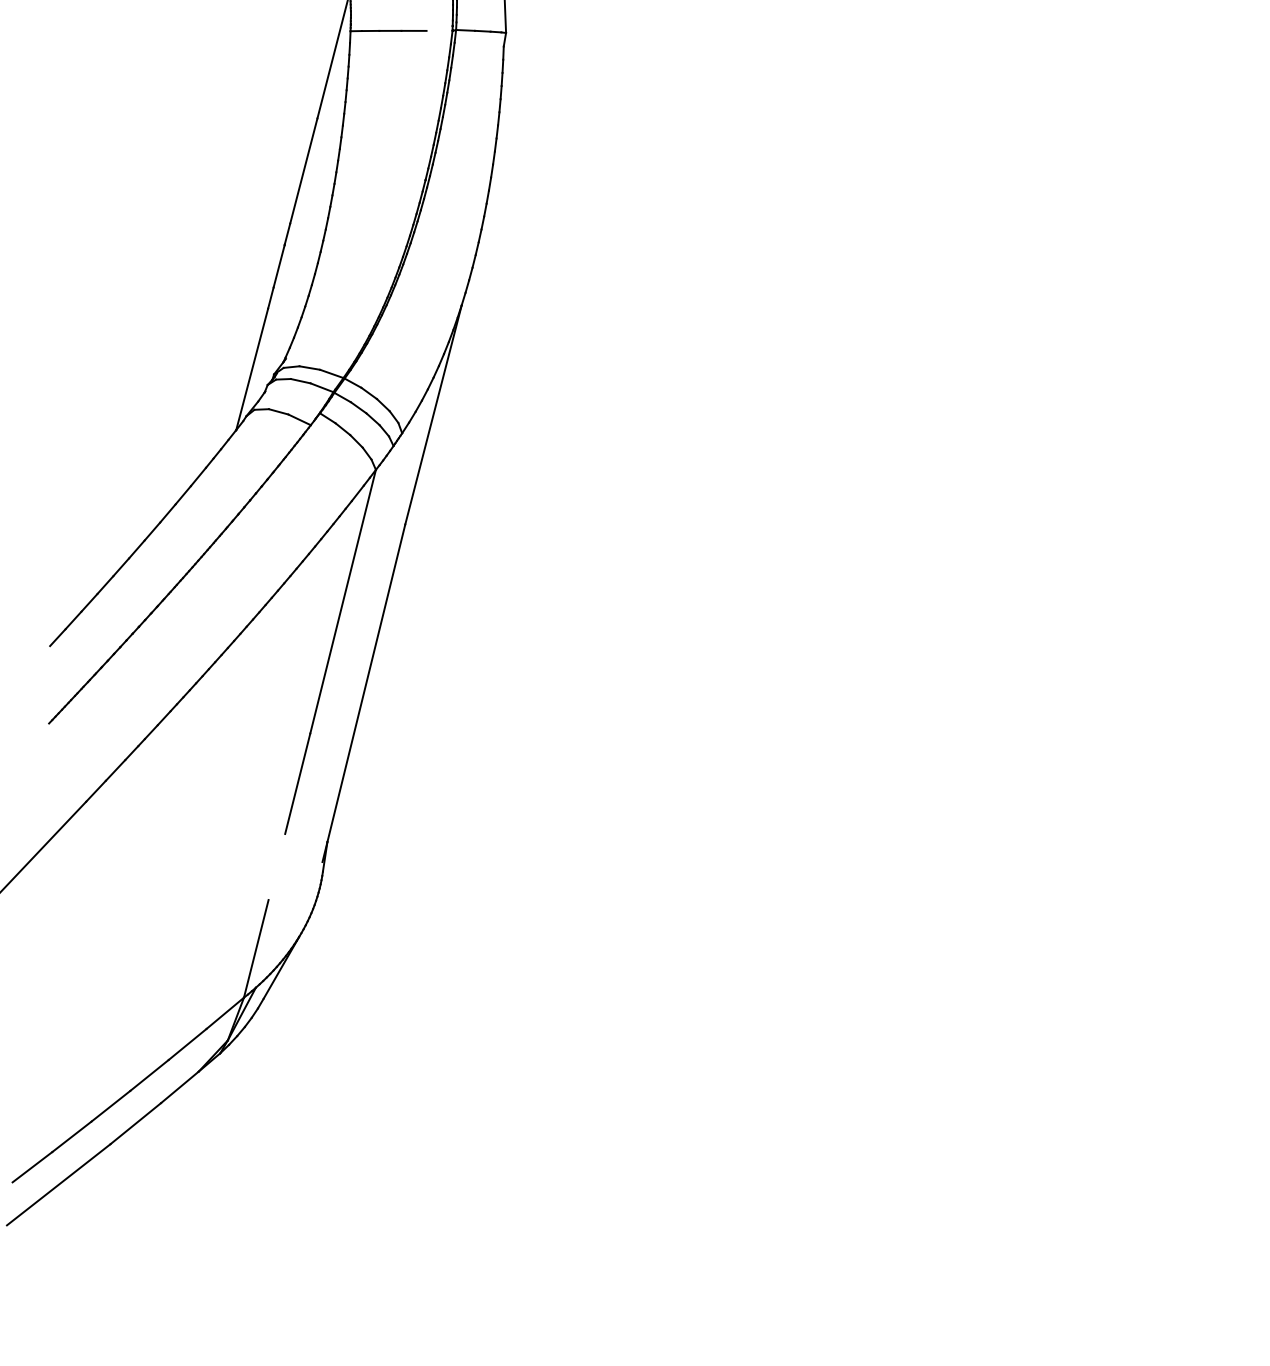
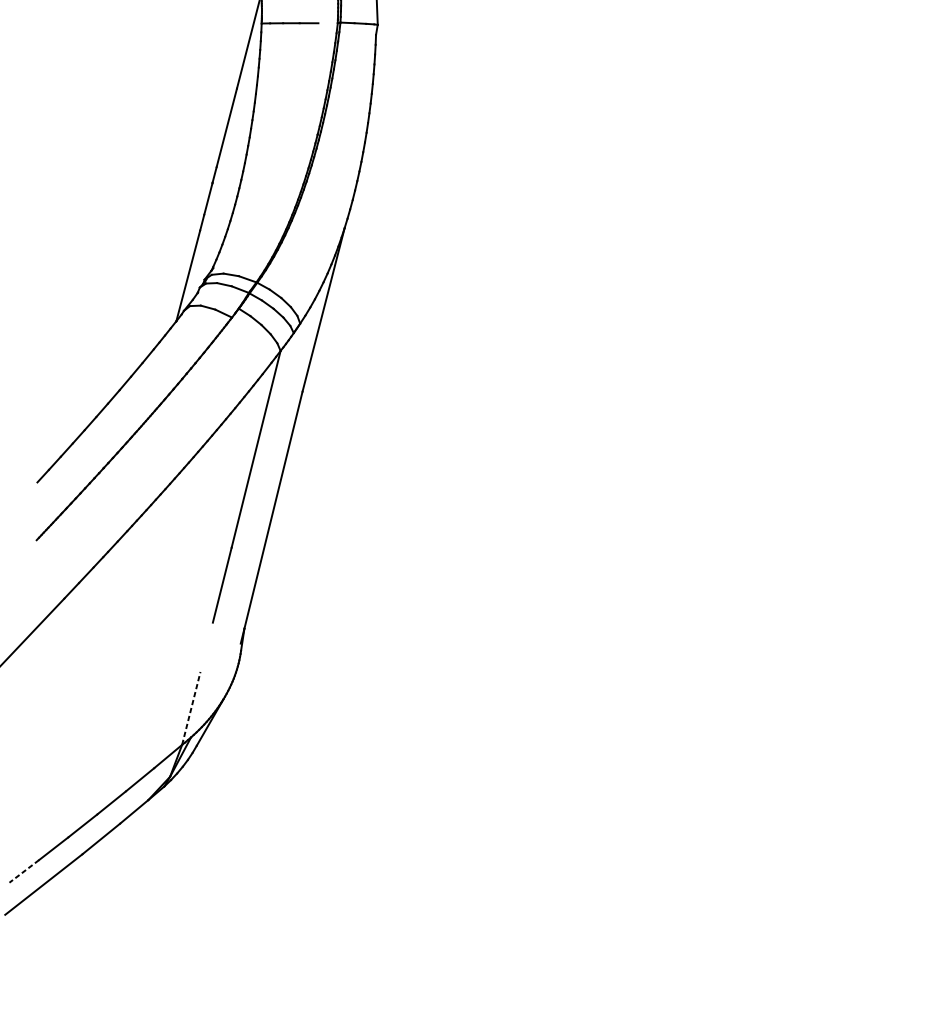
line: (256, 948) -> (191, 708), solid -> dashed
line: (32, 1167) -> (24, 871), solid -> dashed

